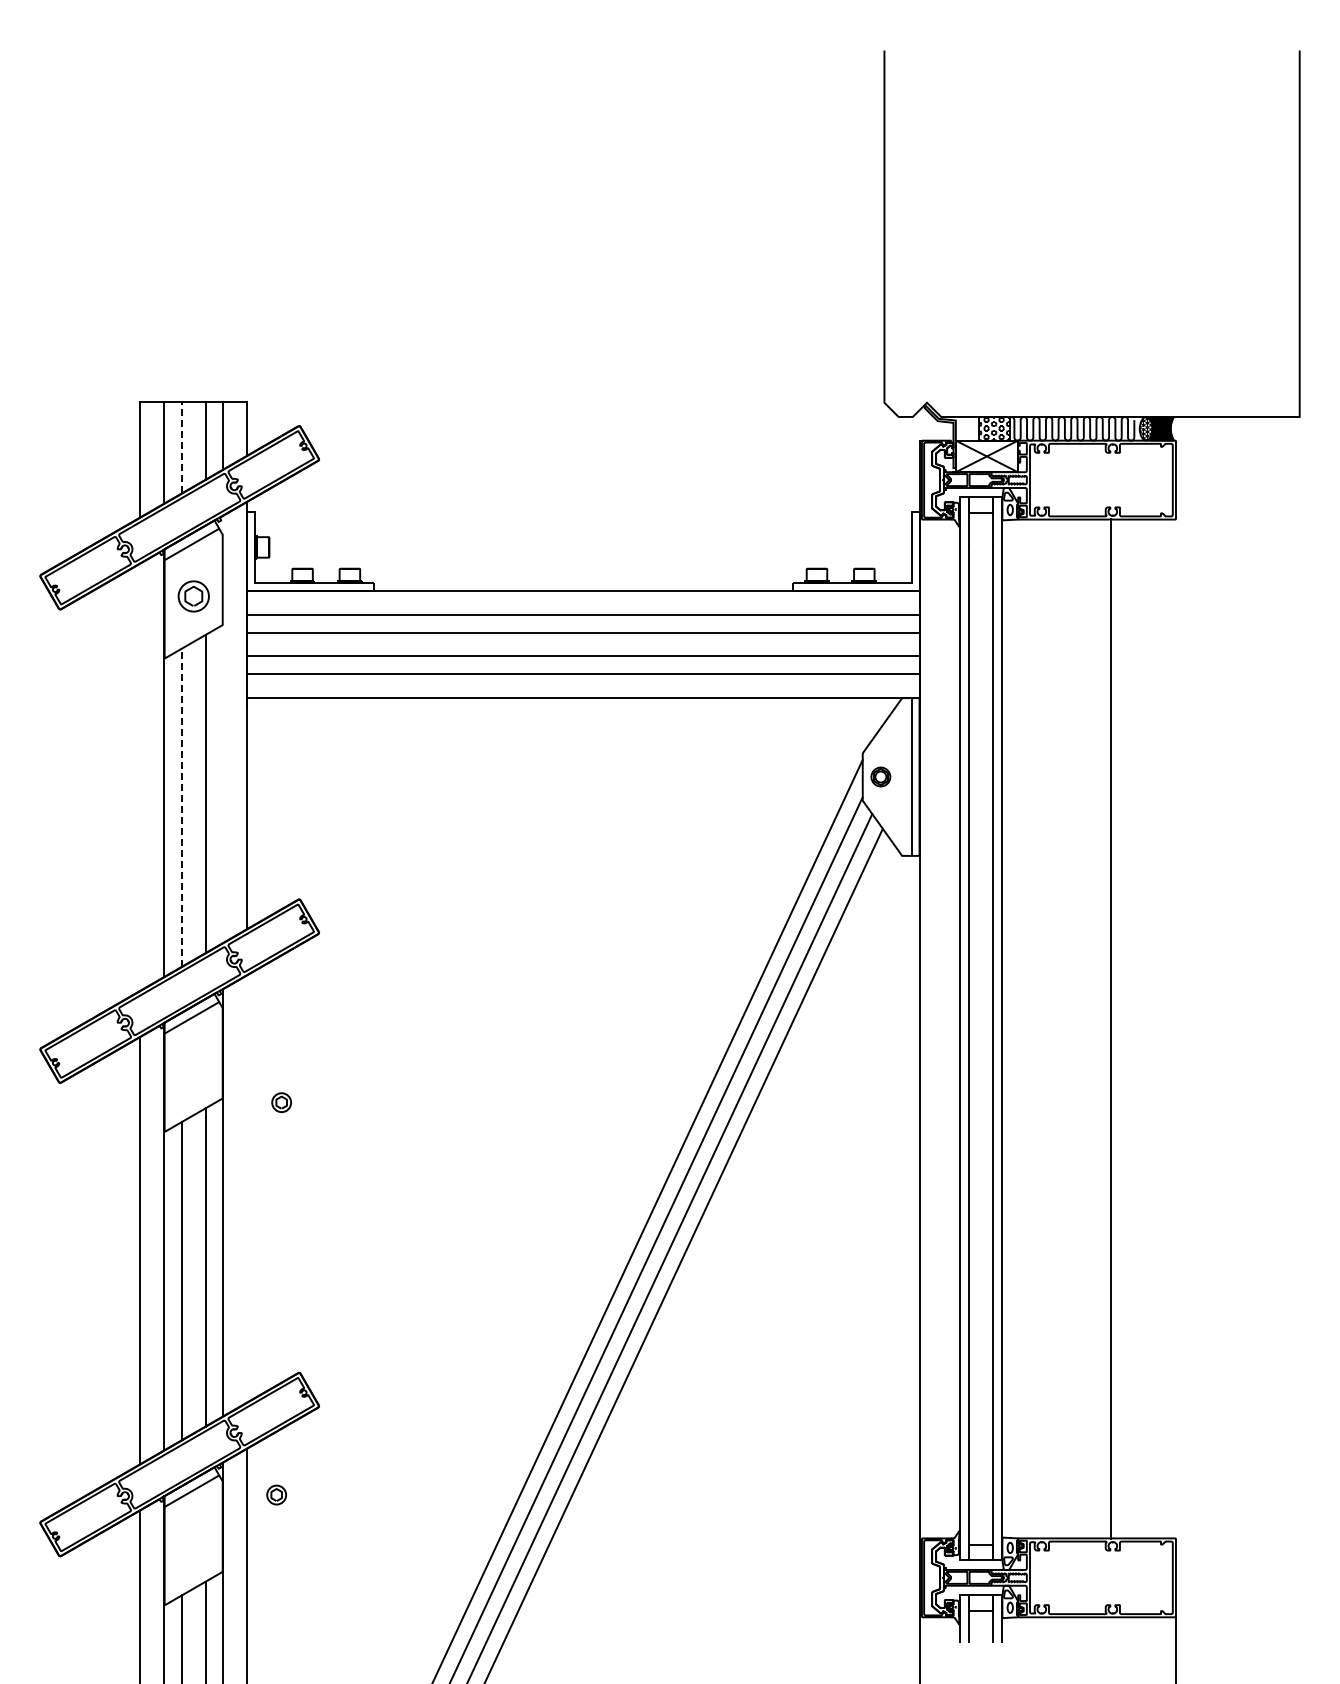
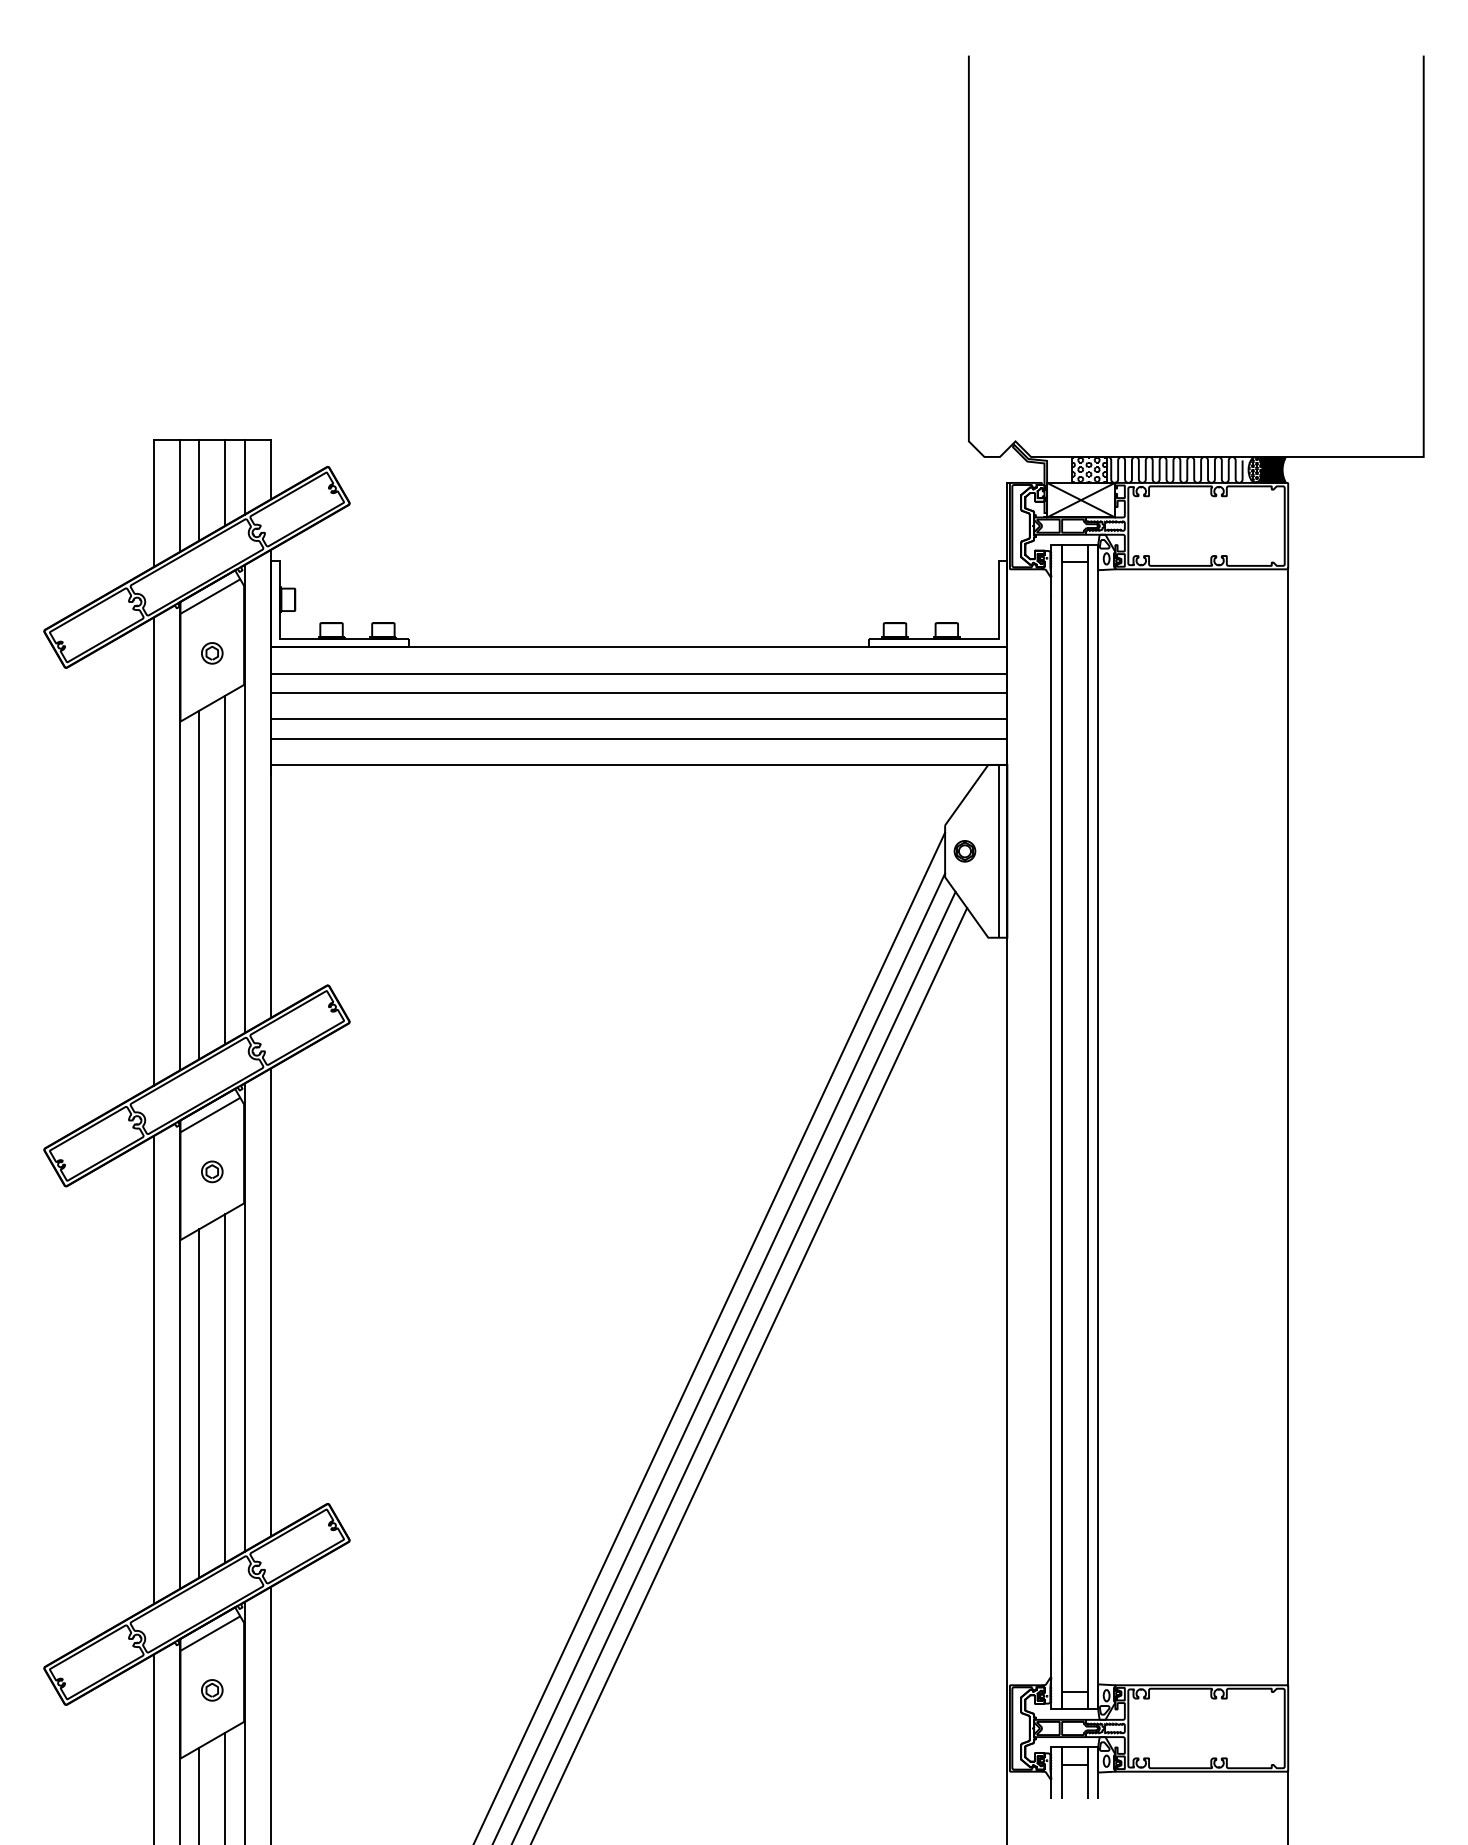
line: (181, 447) -> (198, 490), dashed -> solid
part: (193, 595) -> (212, 652), size x0.62
line: (223, 728) -> (244, 798), added
line: (140, 776) -> (154, 850), added
line: (181, 807) -> (198, 884), dashed -> solid
line: (1110, 1028) -> (1287, 1126), moved
part: (281, 1102) -> (212, 1171), moved
line: (247, 1188) -> (271, 1302), added
part: (276, 1494) -> (212, 1689), moved

